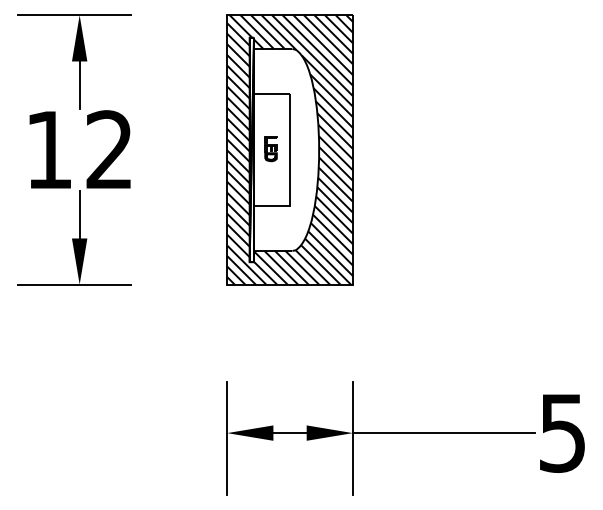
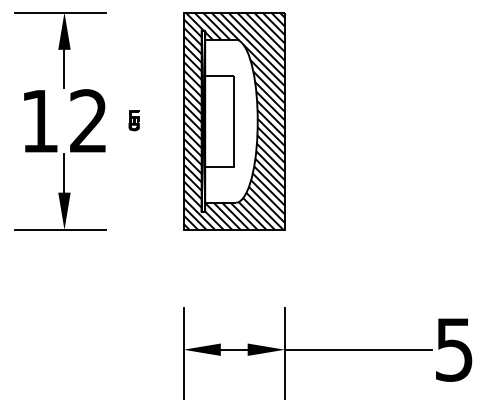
part: (270, 149) -> (133, 120), moved

